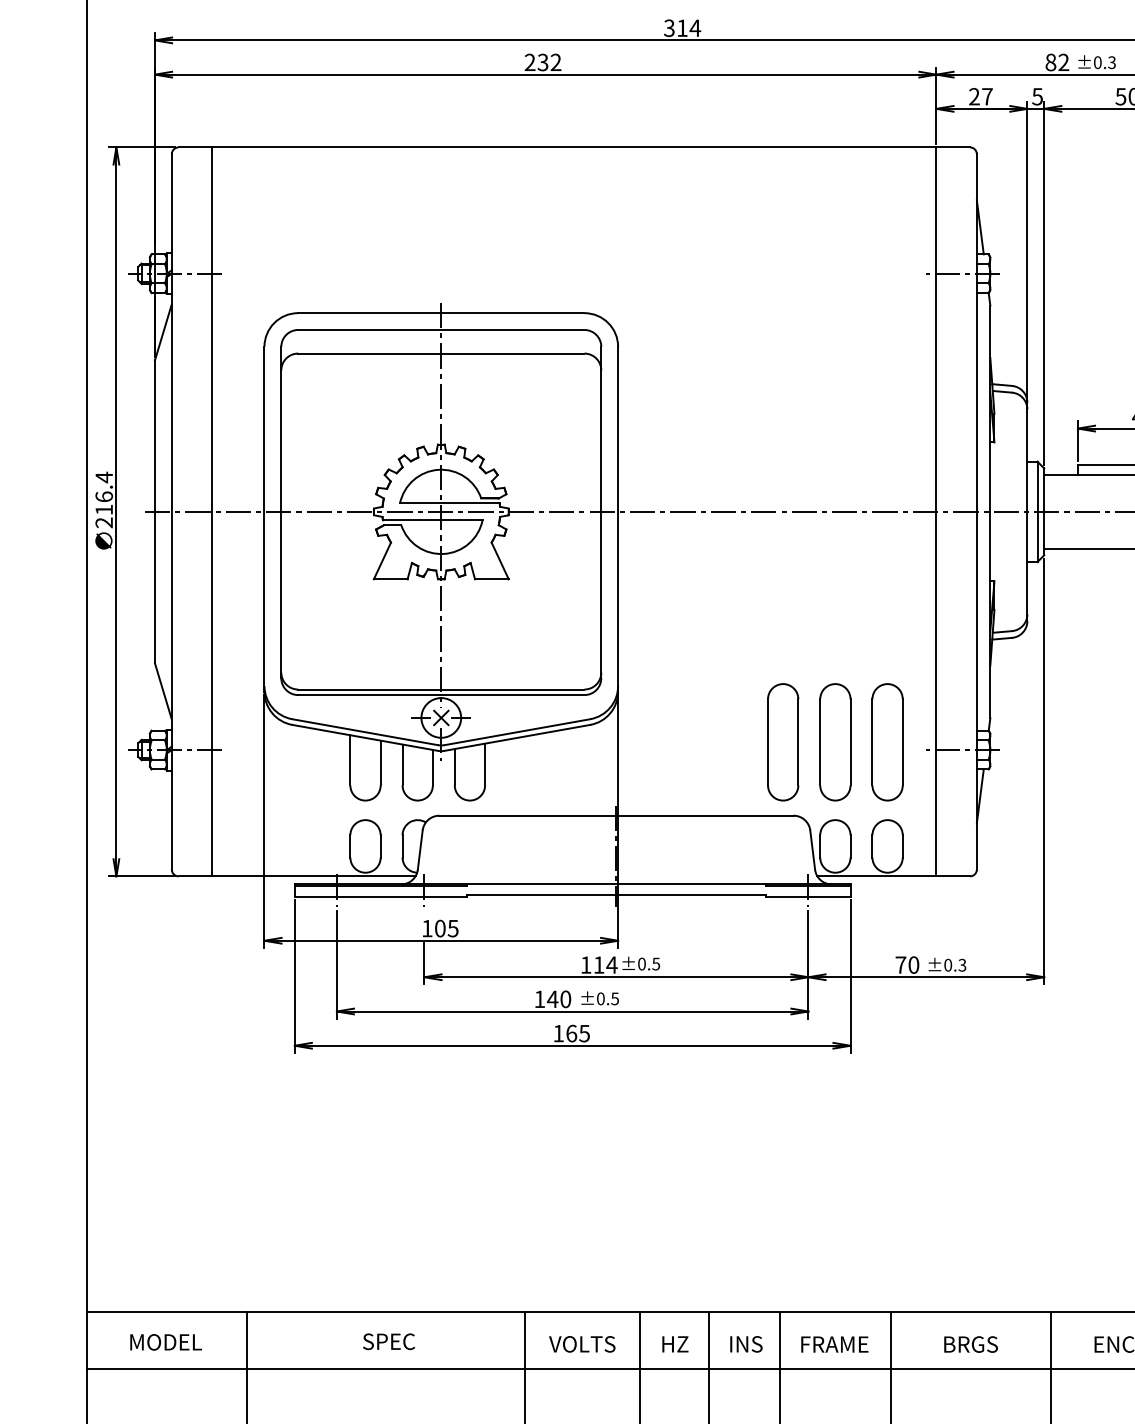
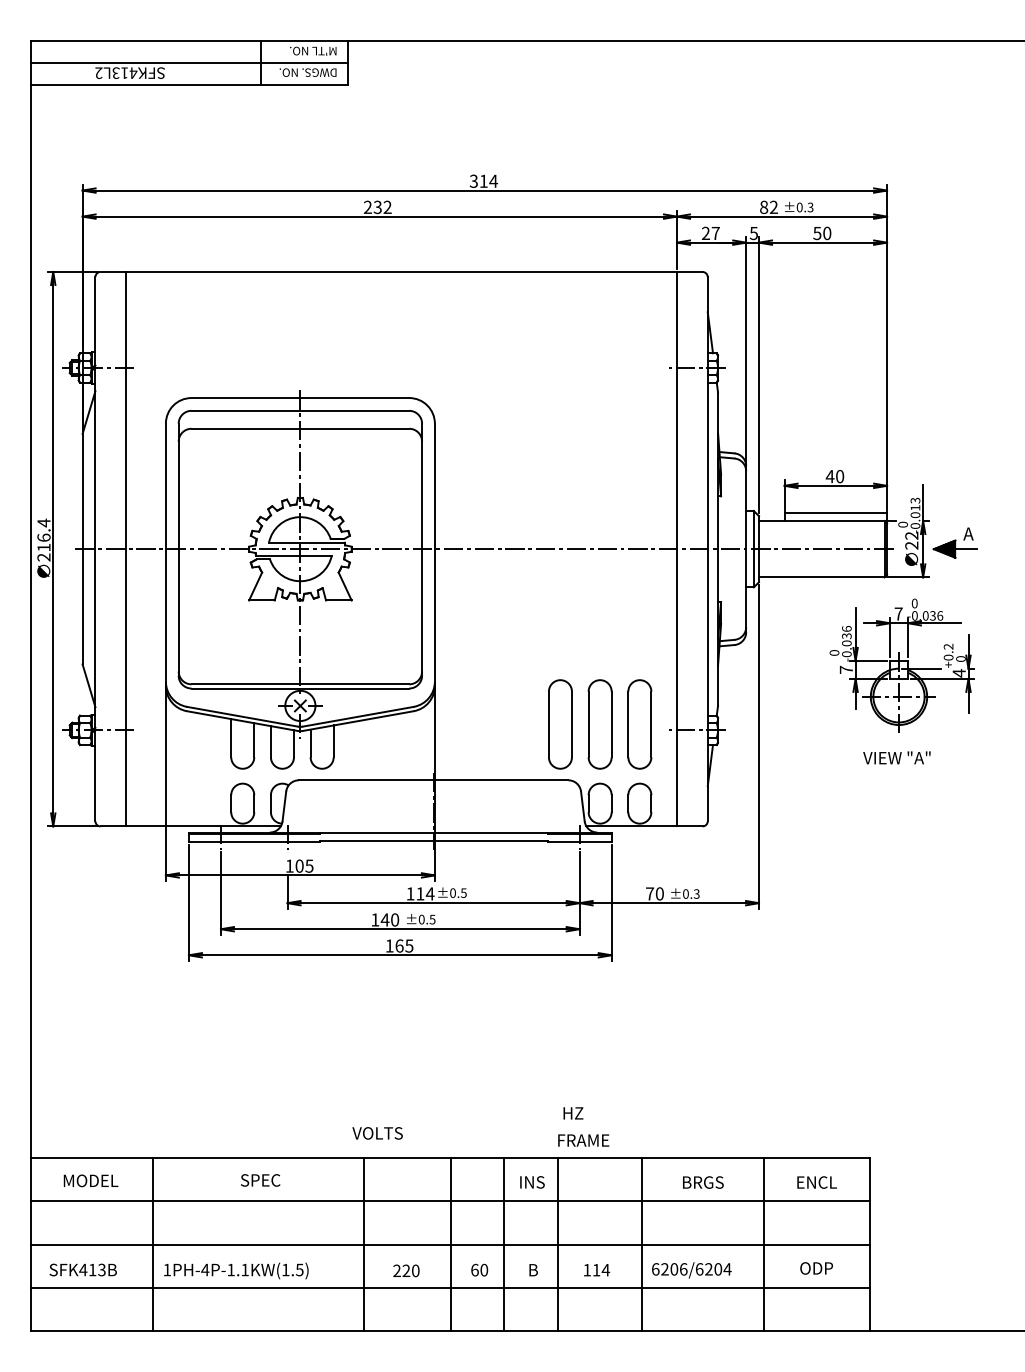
text: (582, 1344) -> (377, 1133), moved
text: (675, 1344) -> (573, 1113), moved
text: (834, 1344) -> (583, 1140), moved

